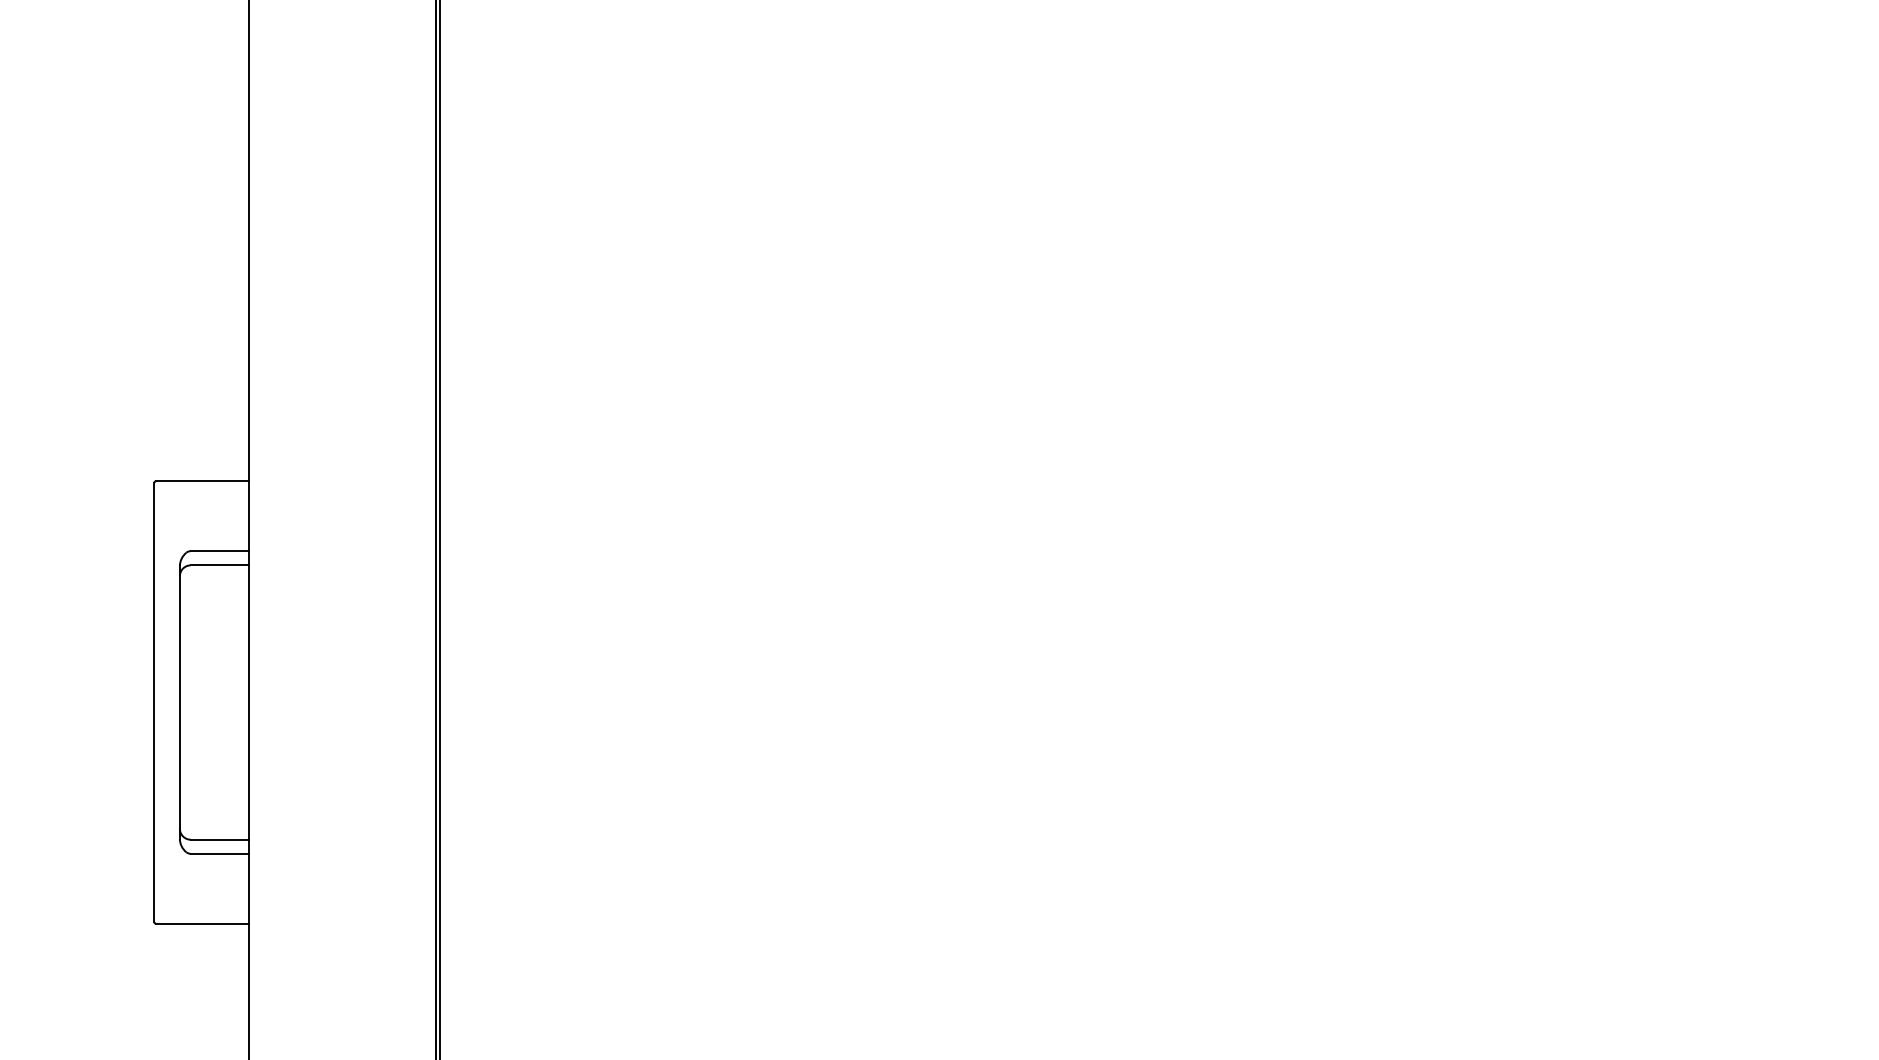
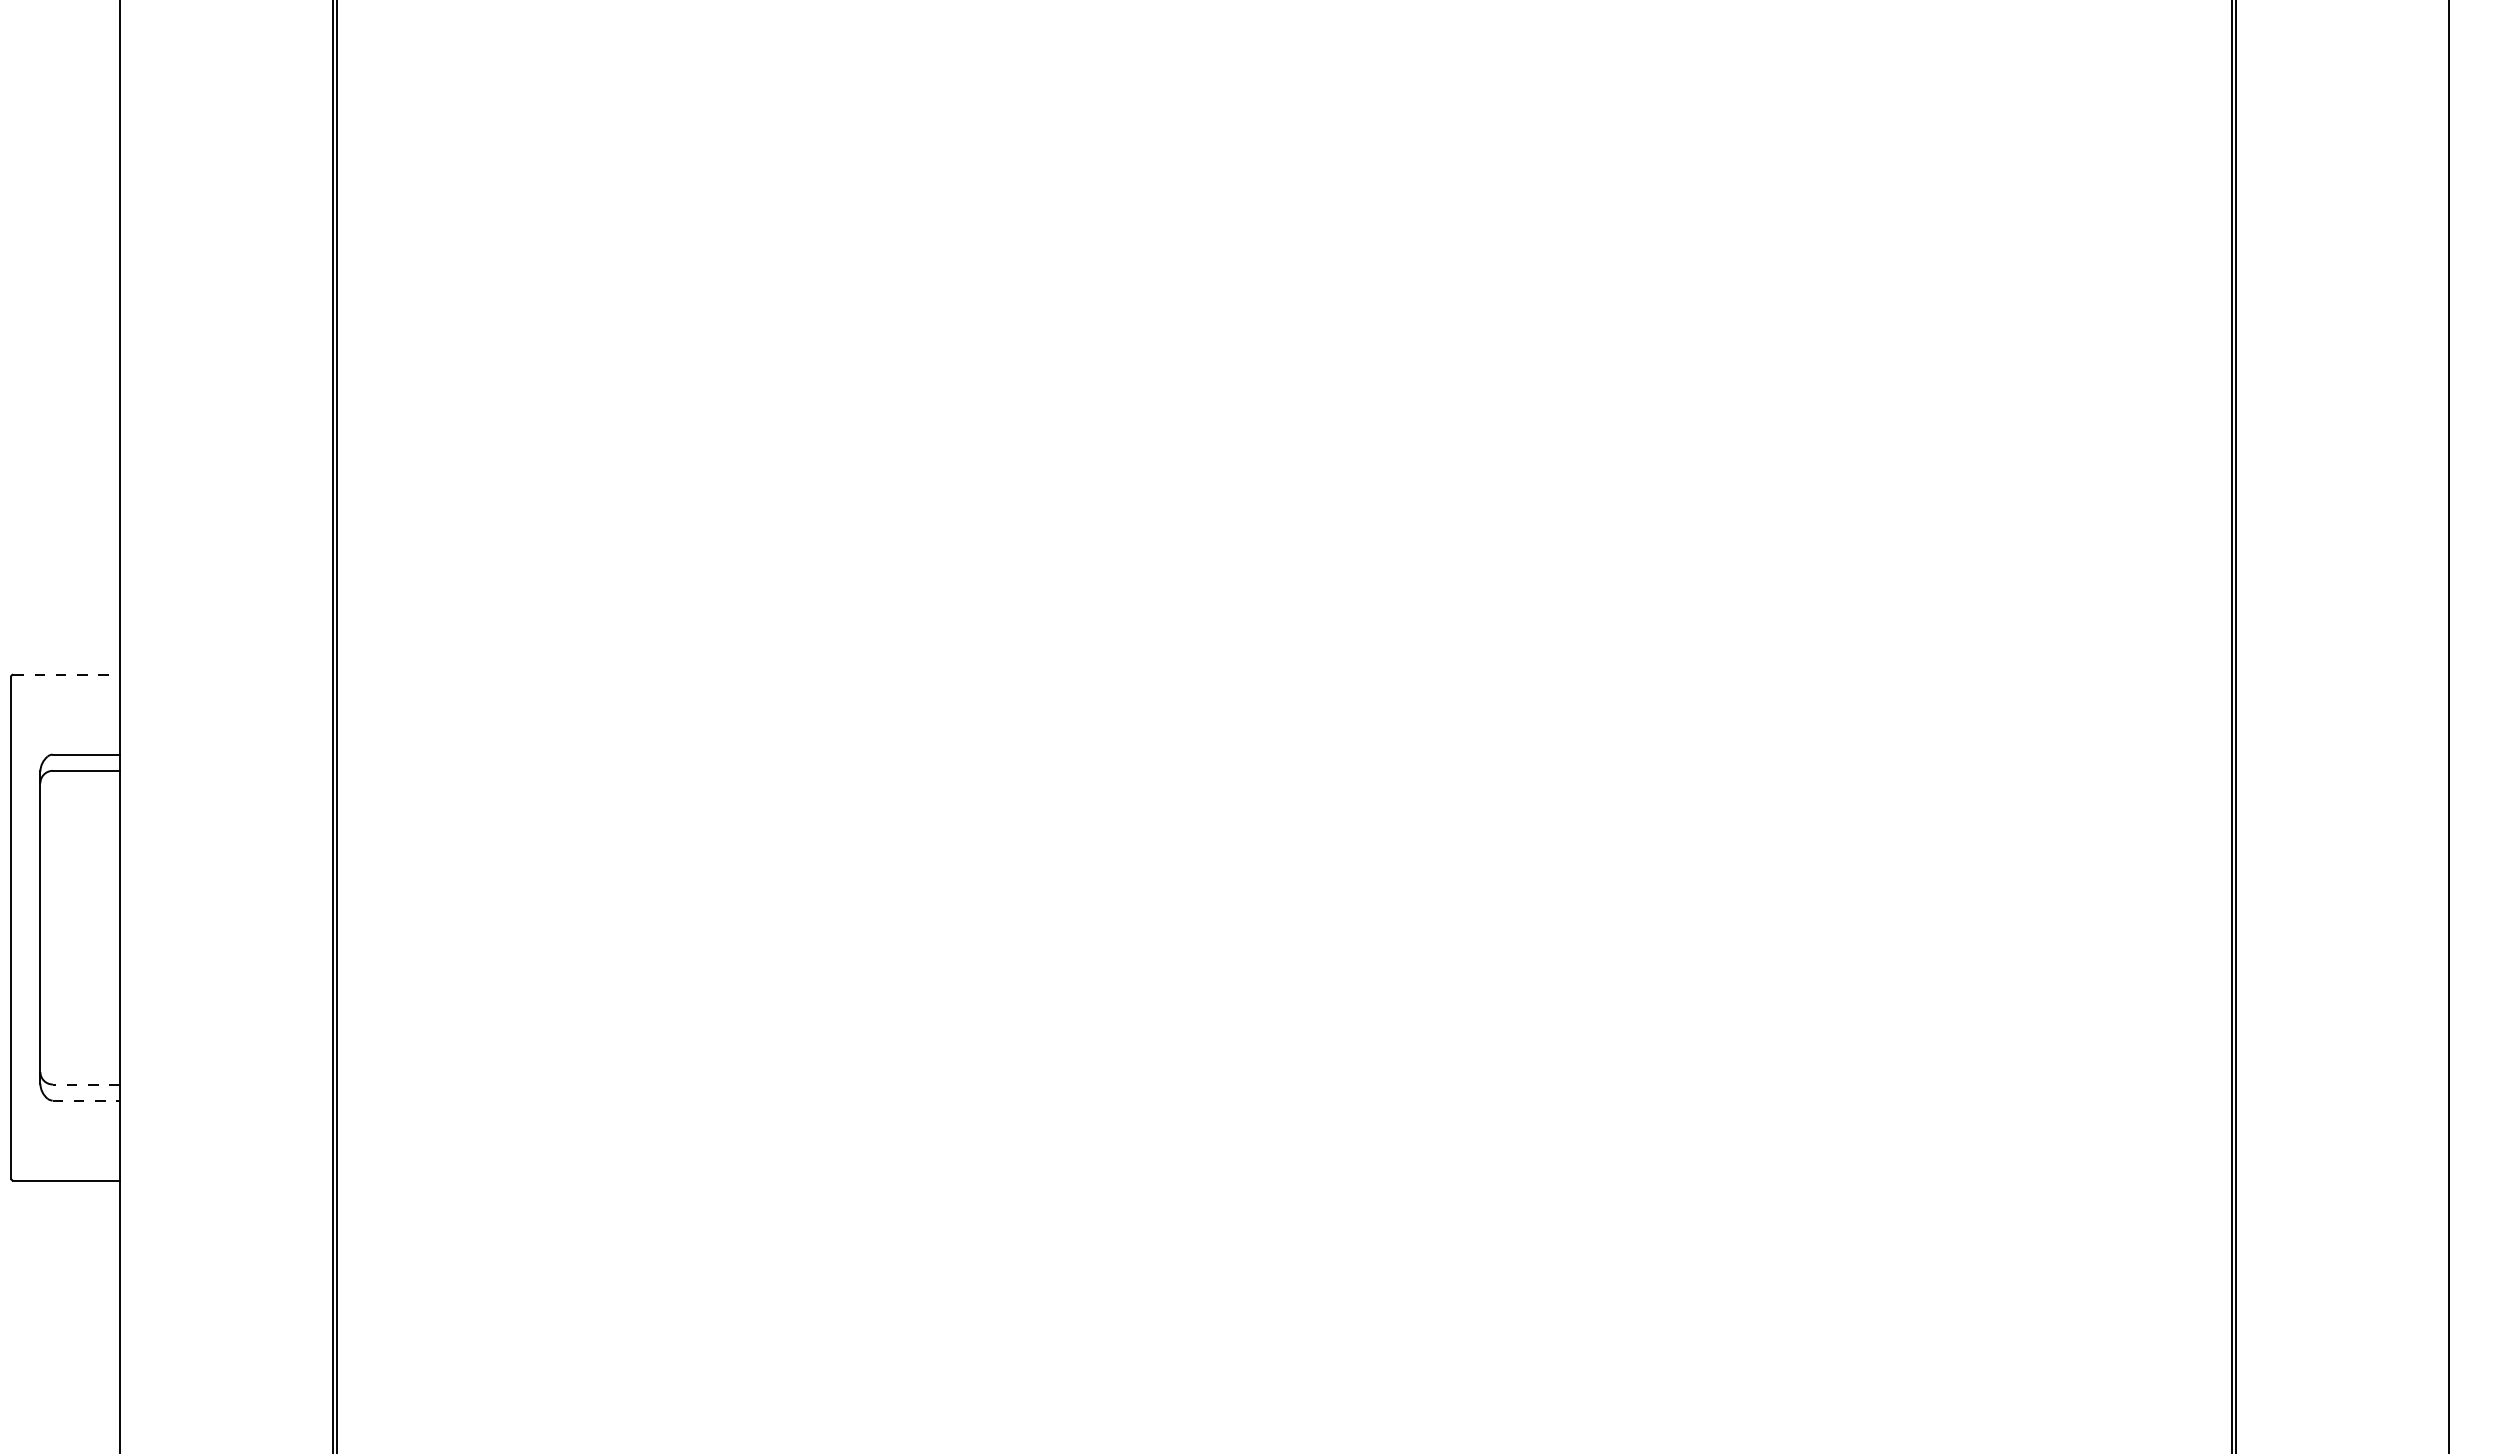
line: (203, 481) -> (67, 674), solid -> dashed
line: (219, 839) -> (85, 1084), solid -> dashed
line: (220, 853) -> (86, 1100), solid -> dashed

